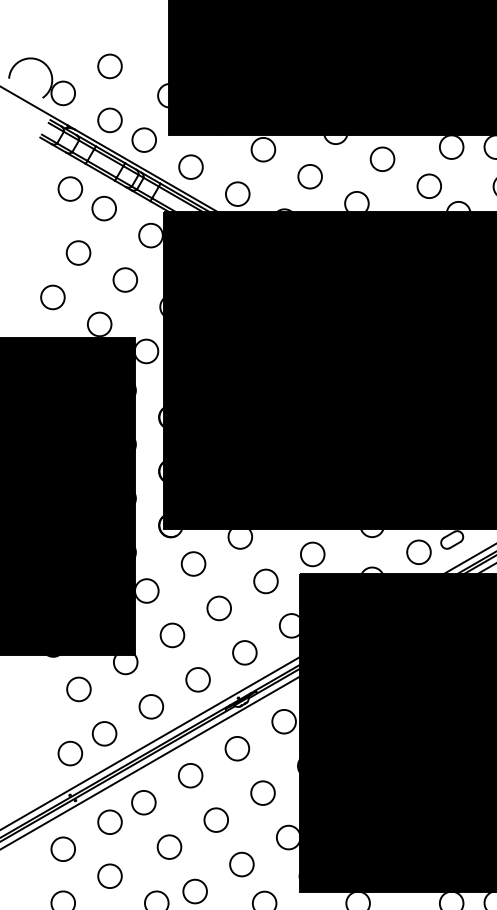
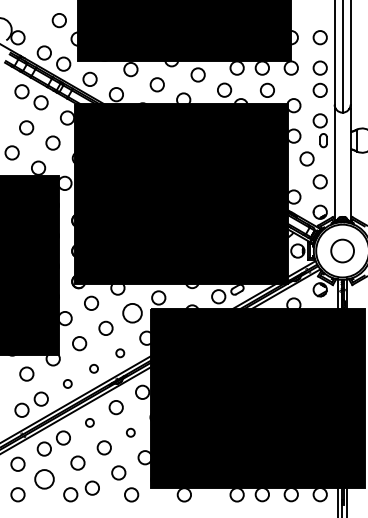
circle: (108, 66) -> (58, 20), moved
circle: (264, 580) -> (131, 312), size x1.4
circle: (243, 651) -> (119, 352), size x0.6
circle: (197, 679) -> (93, 368), size x0.6
circle: (150, 706) -> (67, 383), size x0.6
circle: (189, 775) -> (89, 422), size x0.6
circle: (262, 792) -> (130, 432), size x0.6
circle: (108, 876) -> (43, 479), size x1.4

